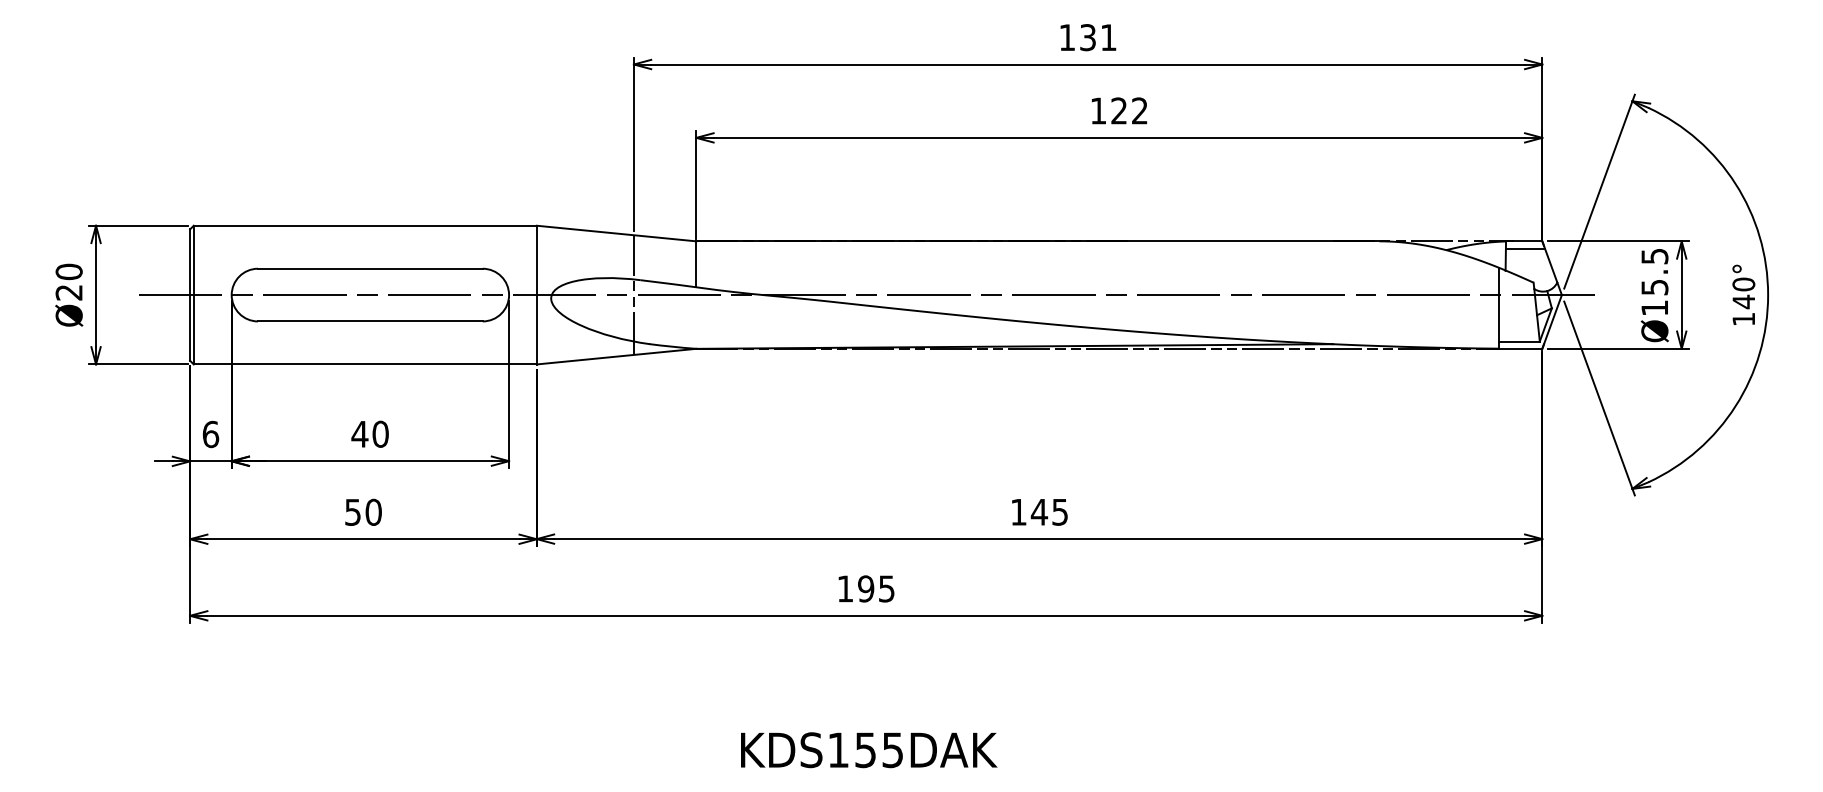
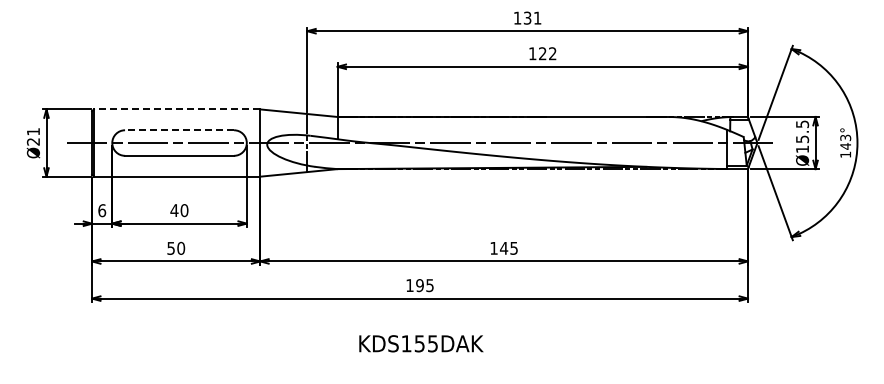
line: (364, 225) -> (176, 109), solid -> dashed
line: (370, 269) -> (179, 130), solid -> dashed
text: (67, 271) -> (32, 131), Ø20 -> Ø21
text: (1743, 283) -> (845, 137), 140° -> 143°
text: (869, 749) -> (421, 343), moved

